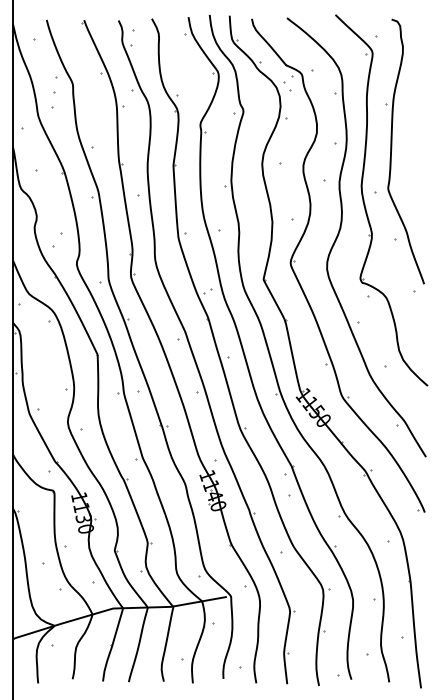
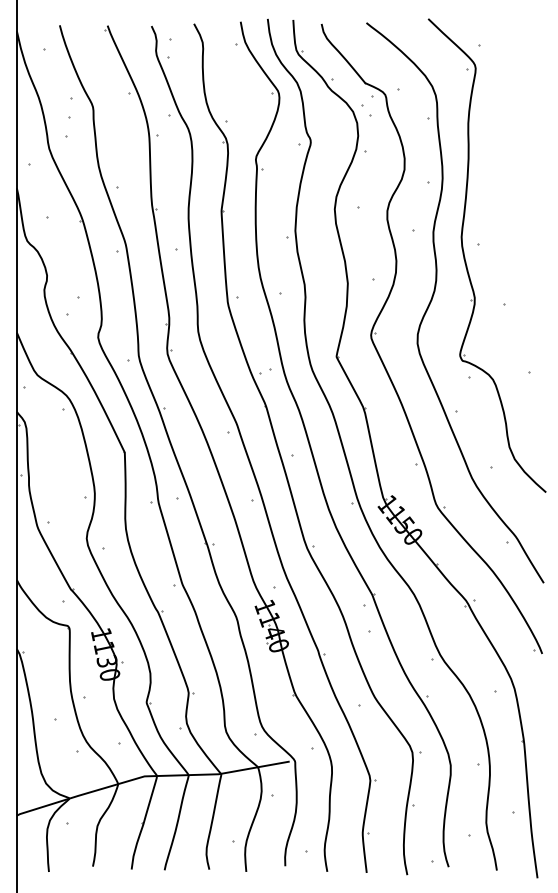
part: (392, 151) -> (500, 193), removed

